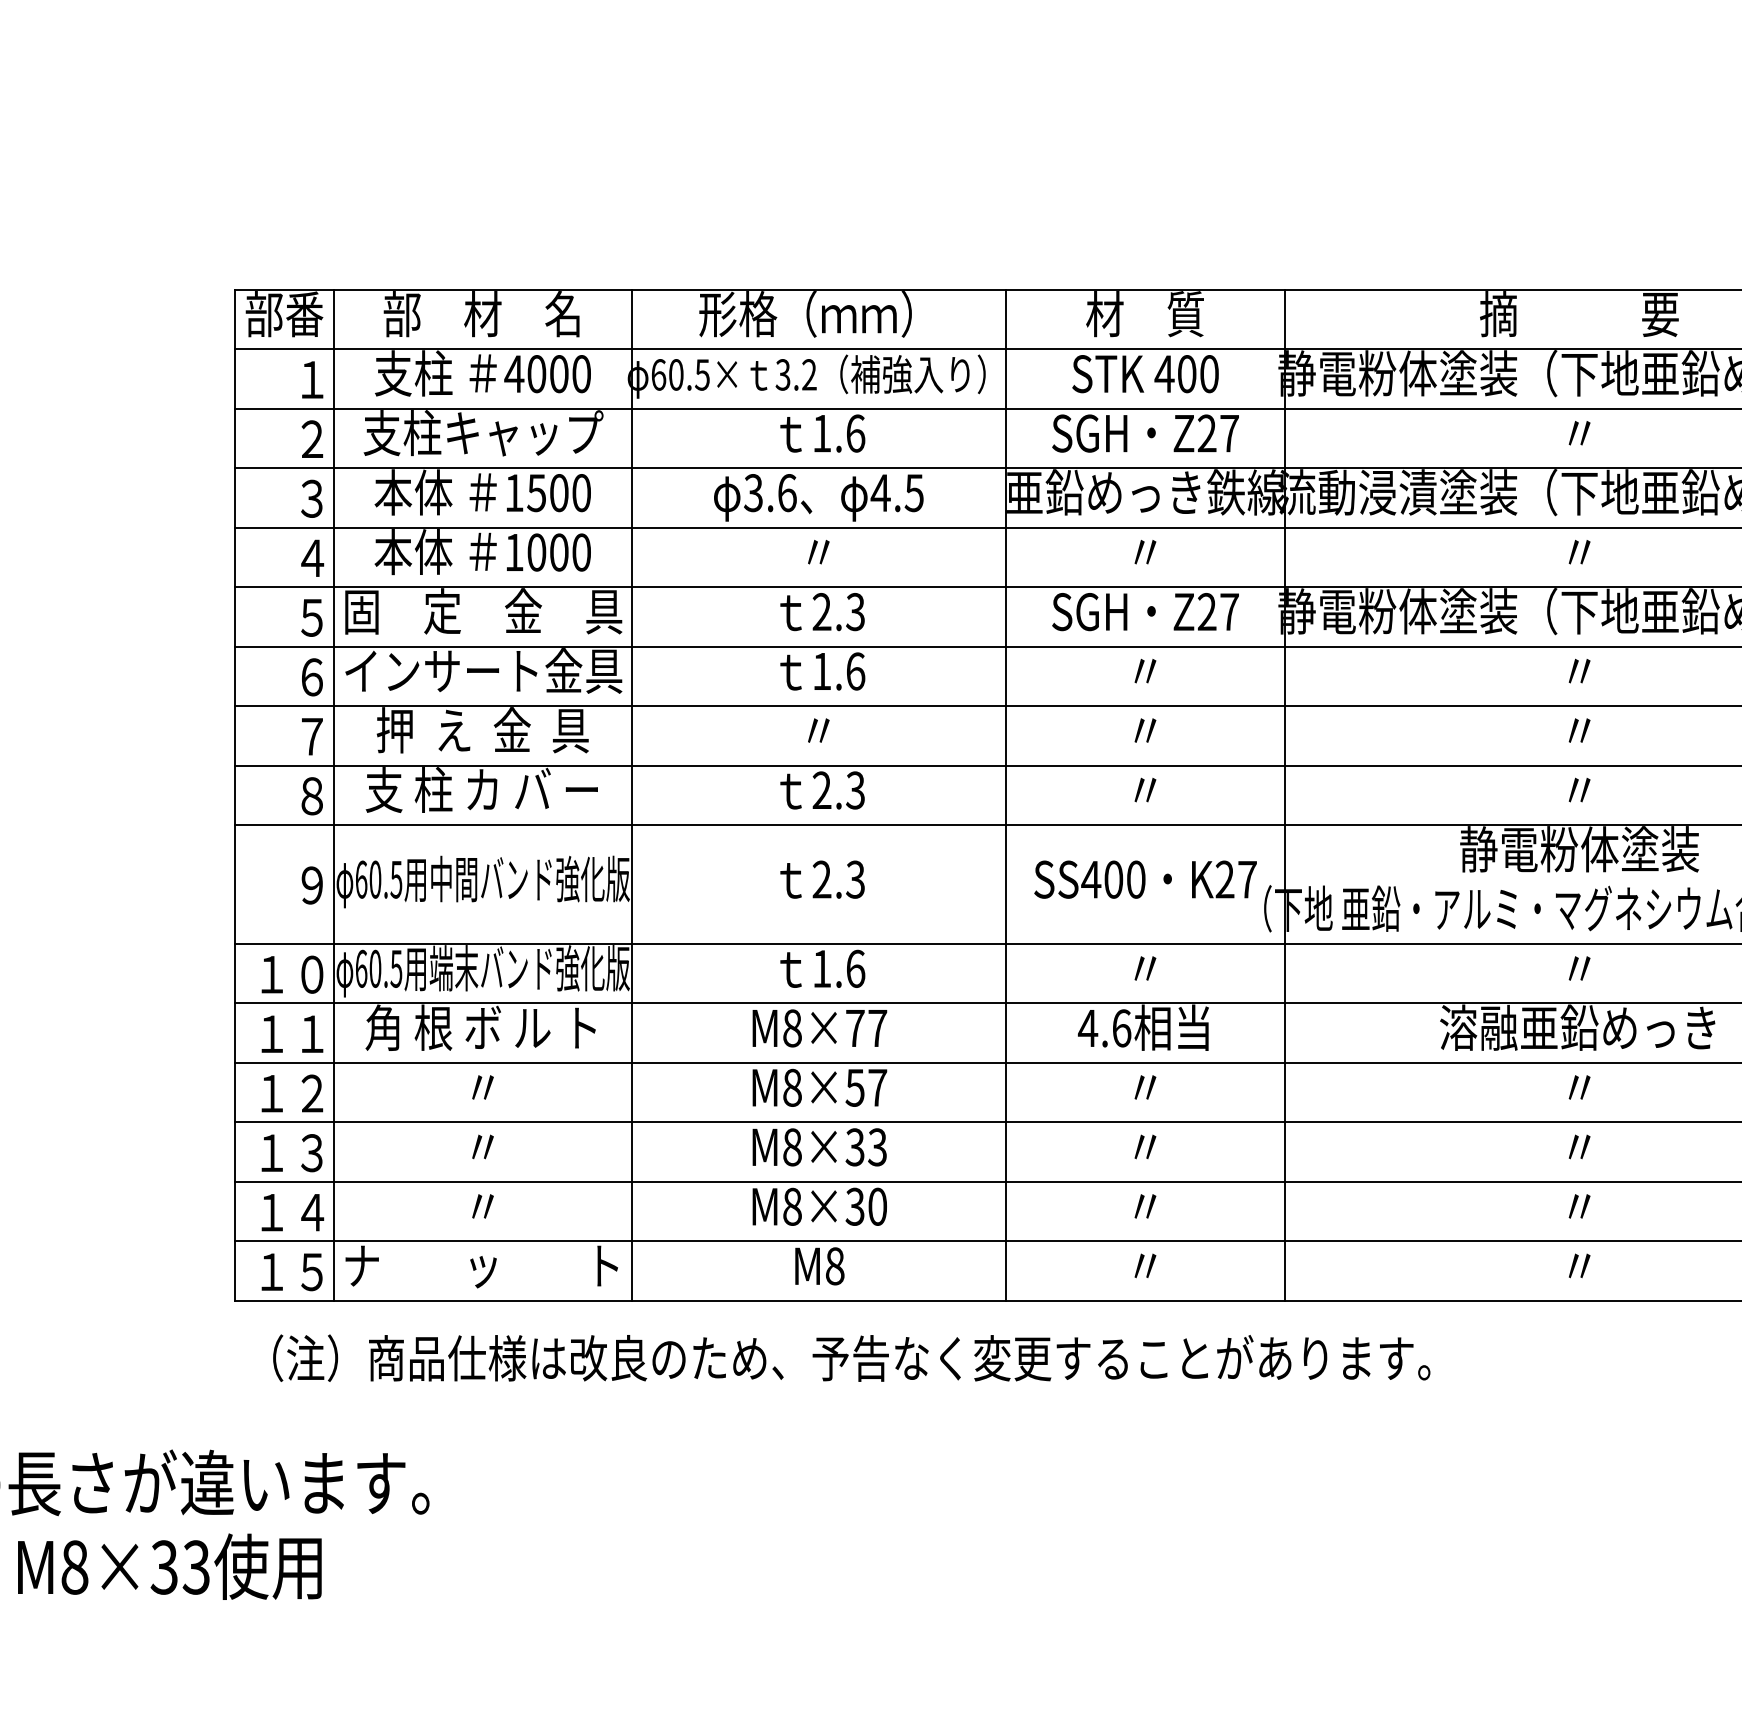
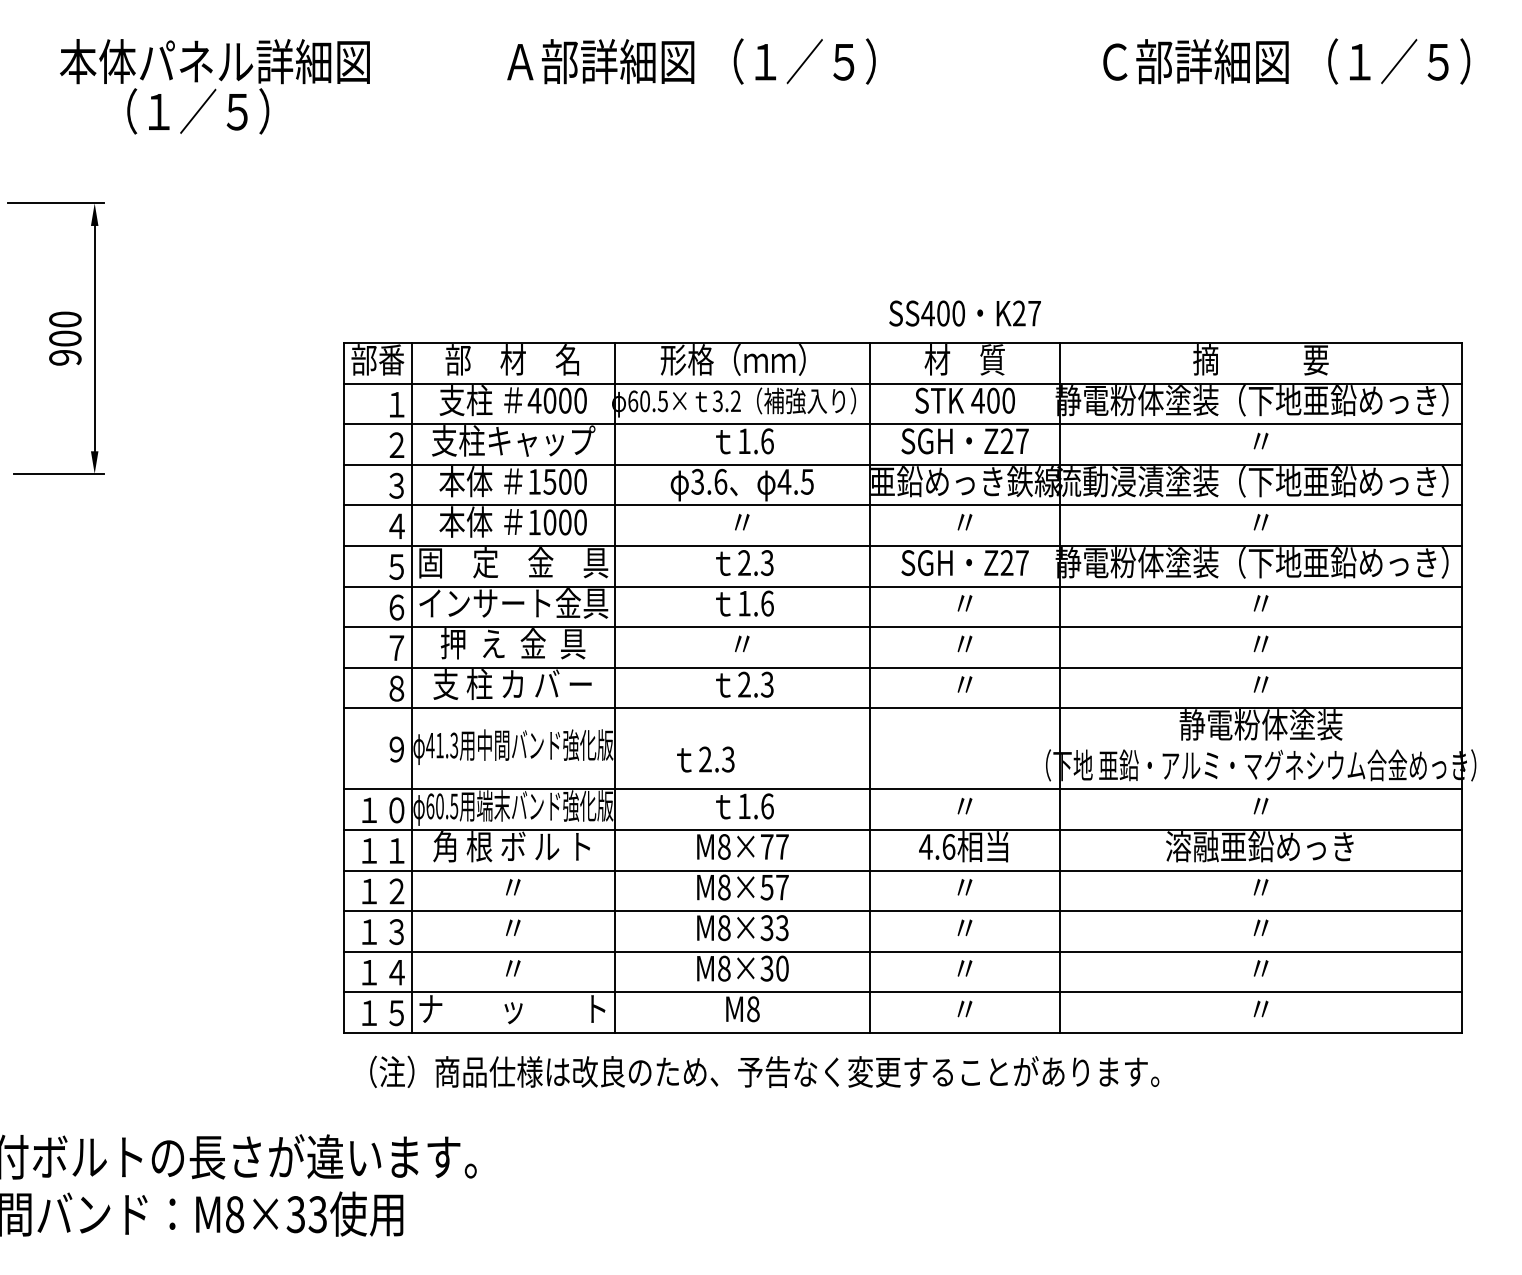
text: (379, 879) -> (442, 745), 60.5 -> 41.3
text: (822, 879) -> (705, 759), moved
text: (1144, 879) -> (964, 313), moved

